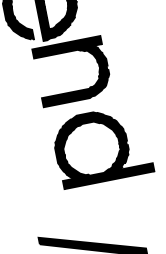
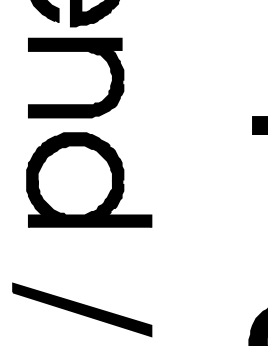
part: (69, 51) -> (76, 51), moved
part: (102, 145) -> (89, 179), moved

